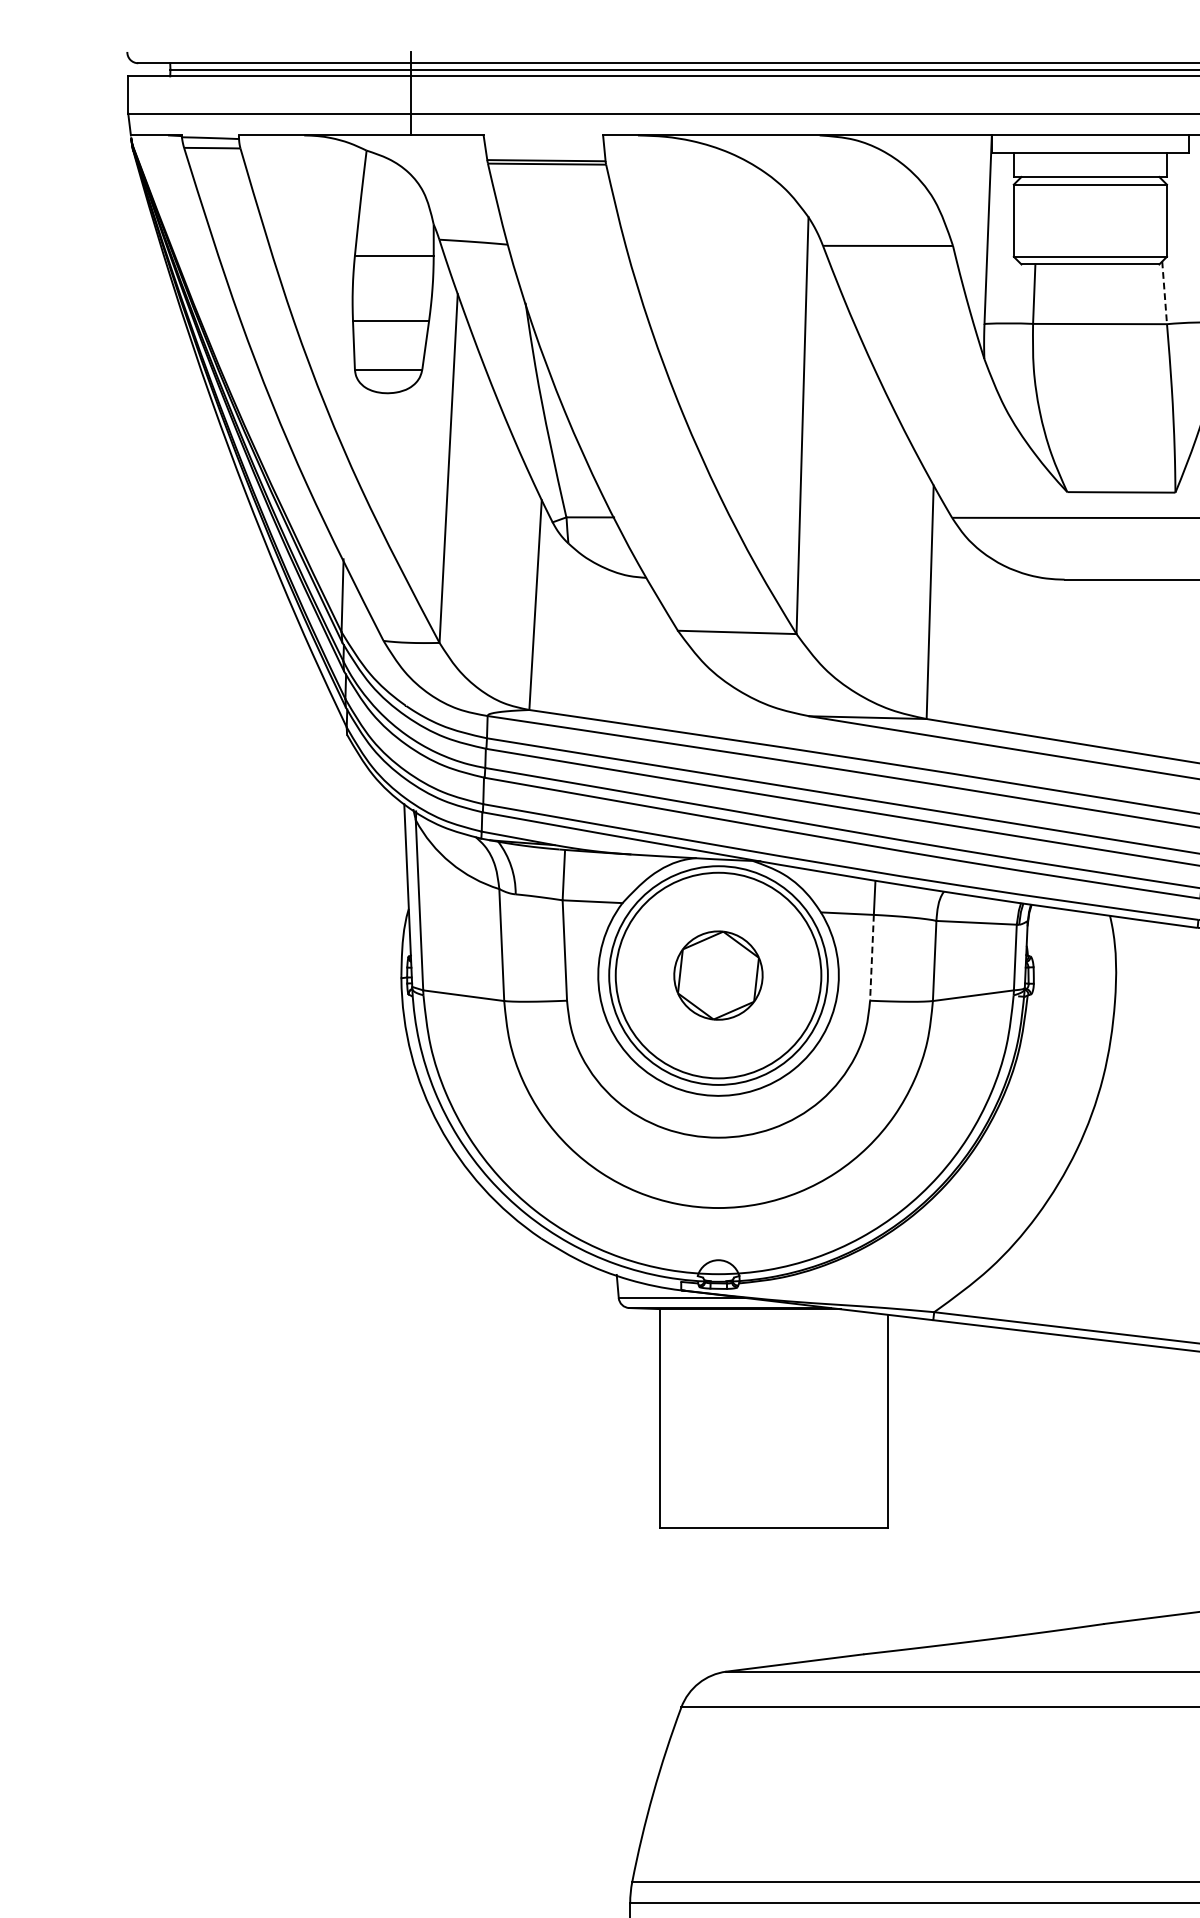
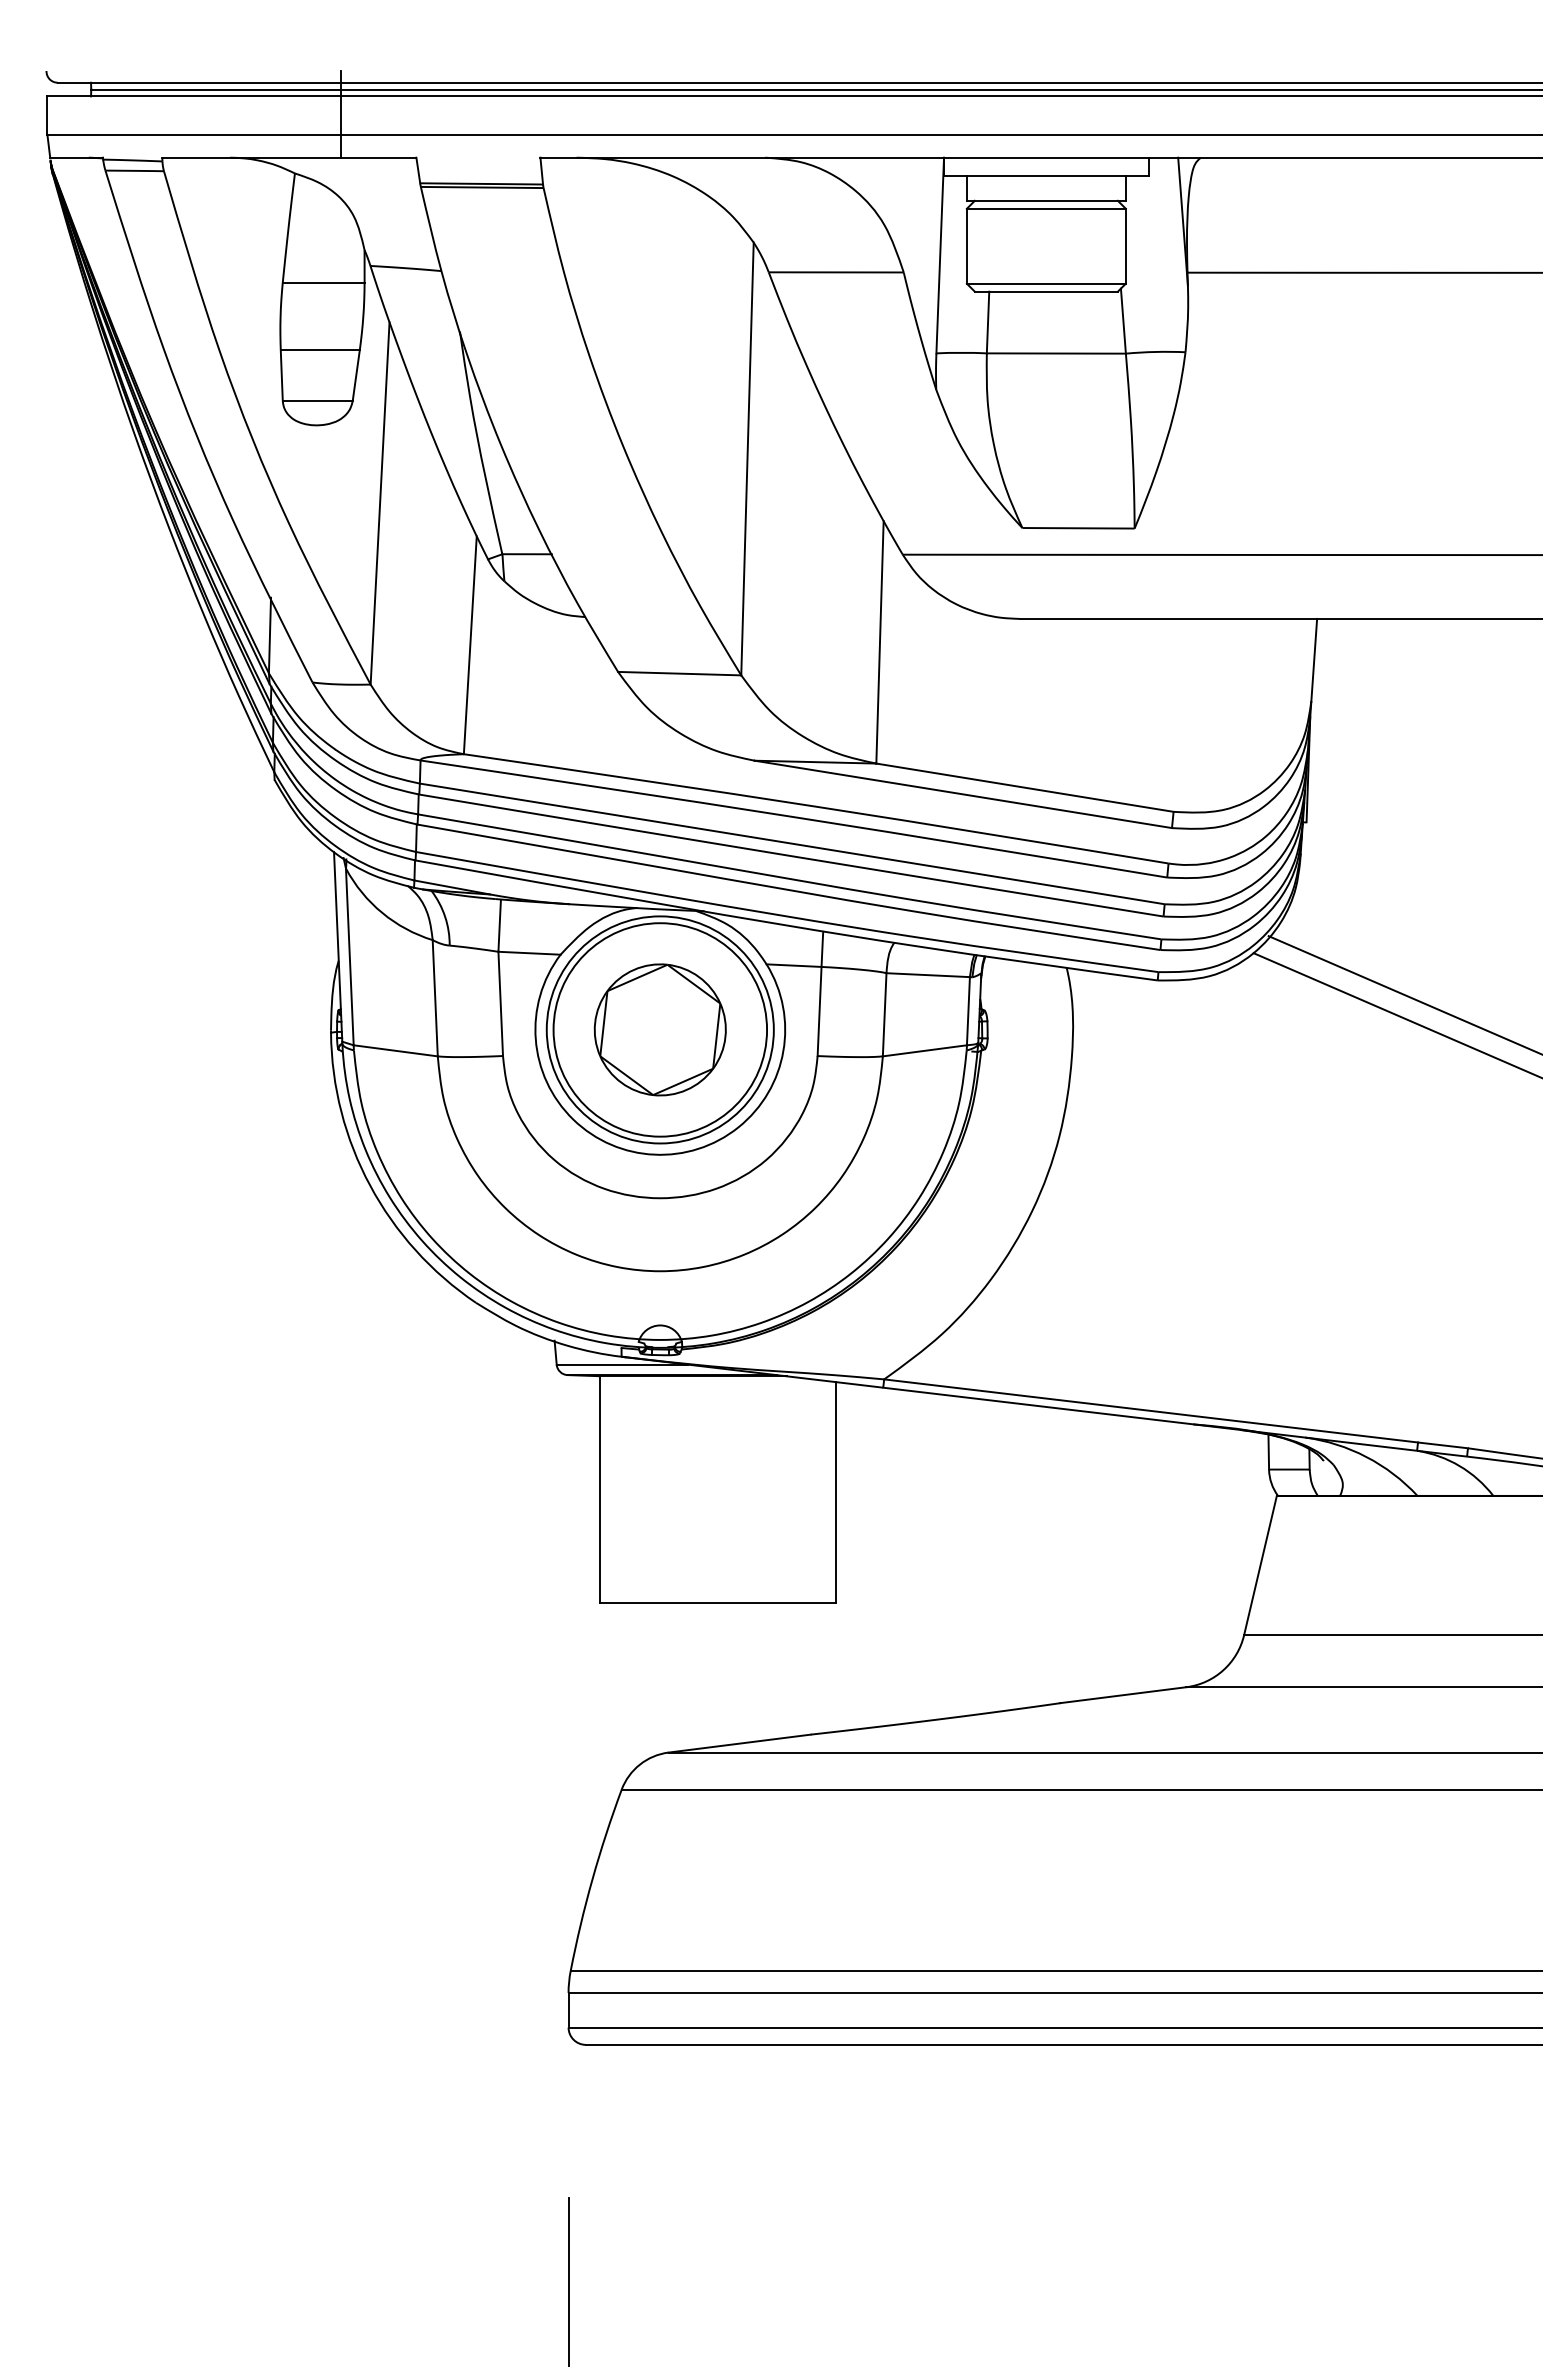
line: (1164, 293) -> (1123, 321), dashed -> solid
line: (871, 957) -> (819, 1011), dashed -> solid
part: (717, 975) -> (659, 1029), size x1.43

